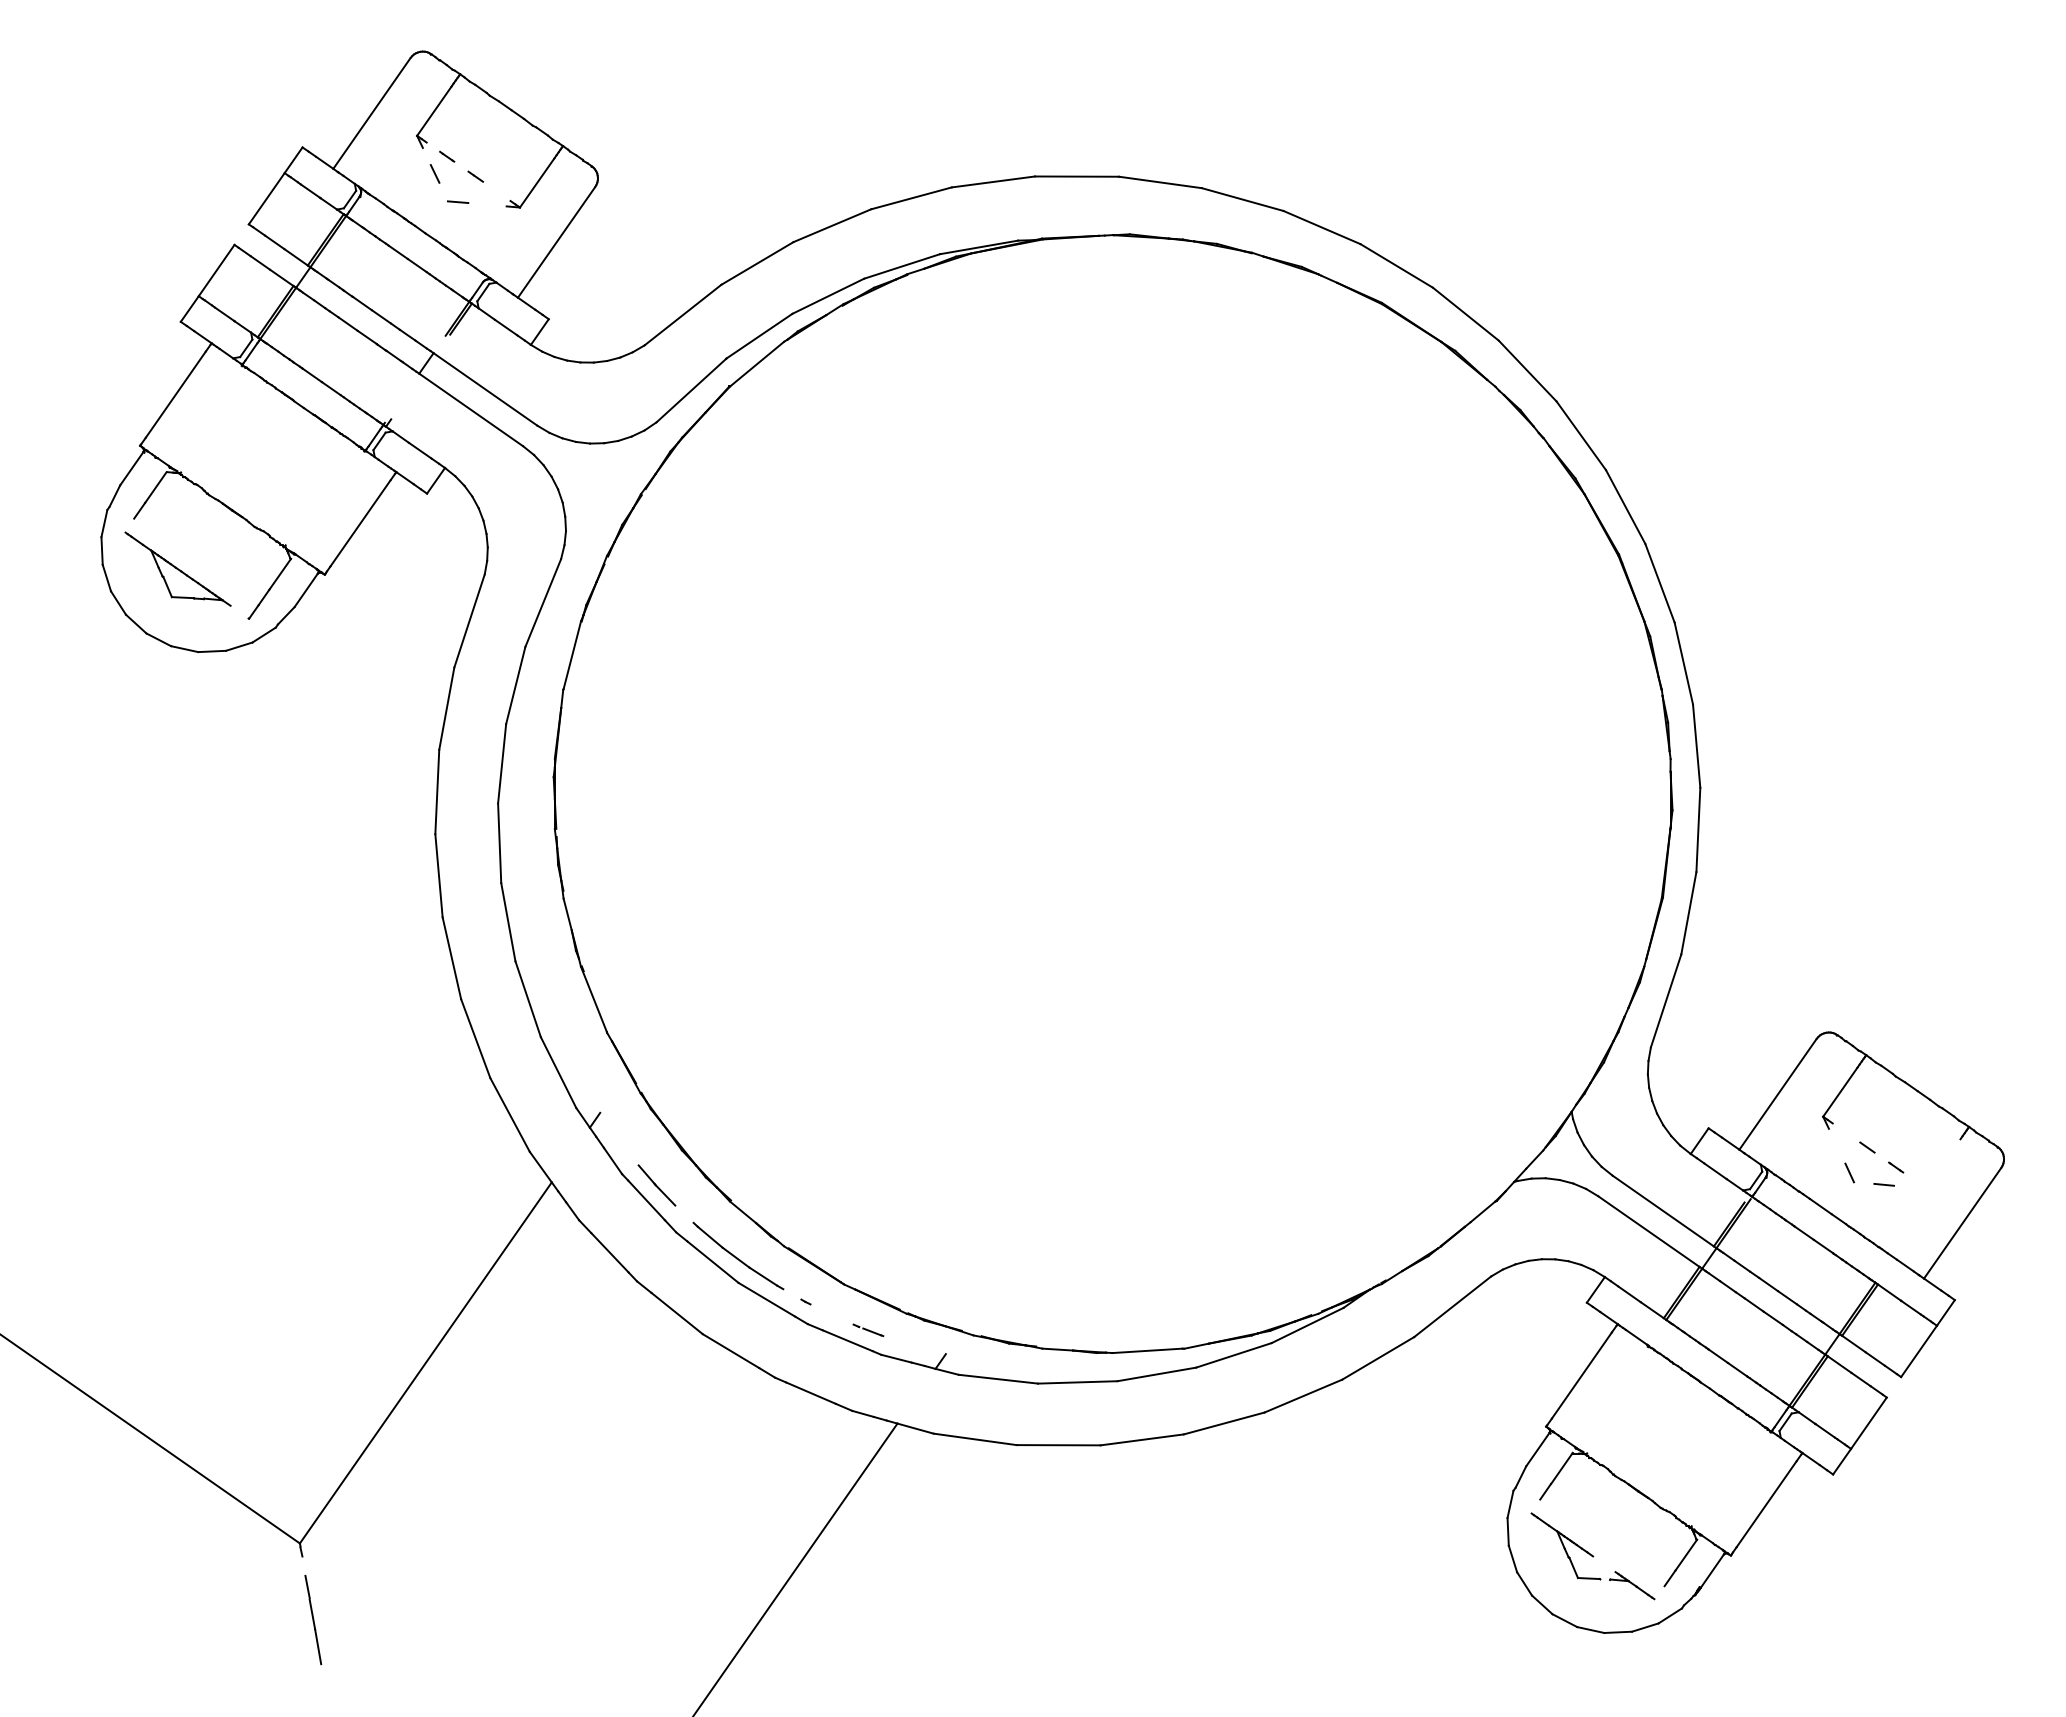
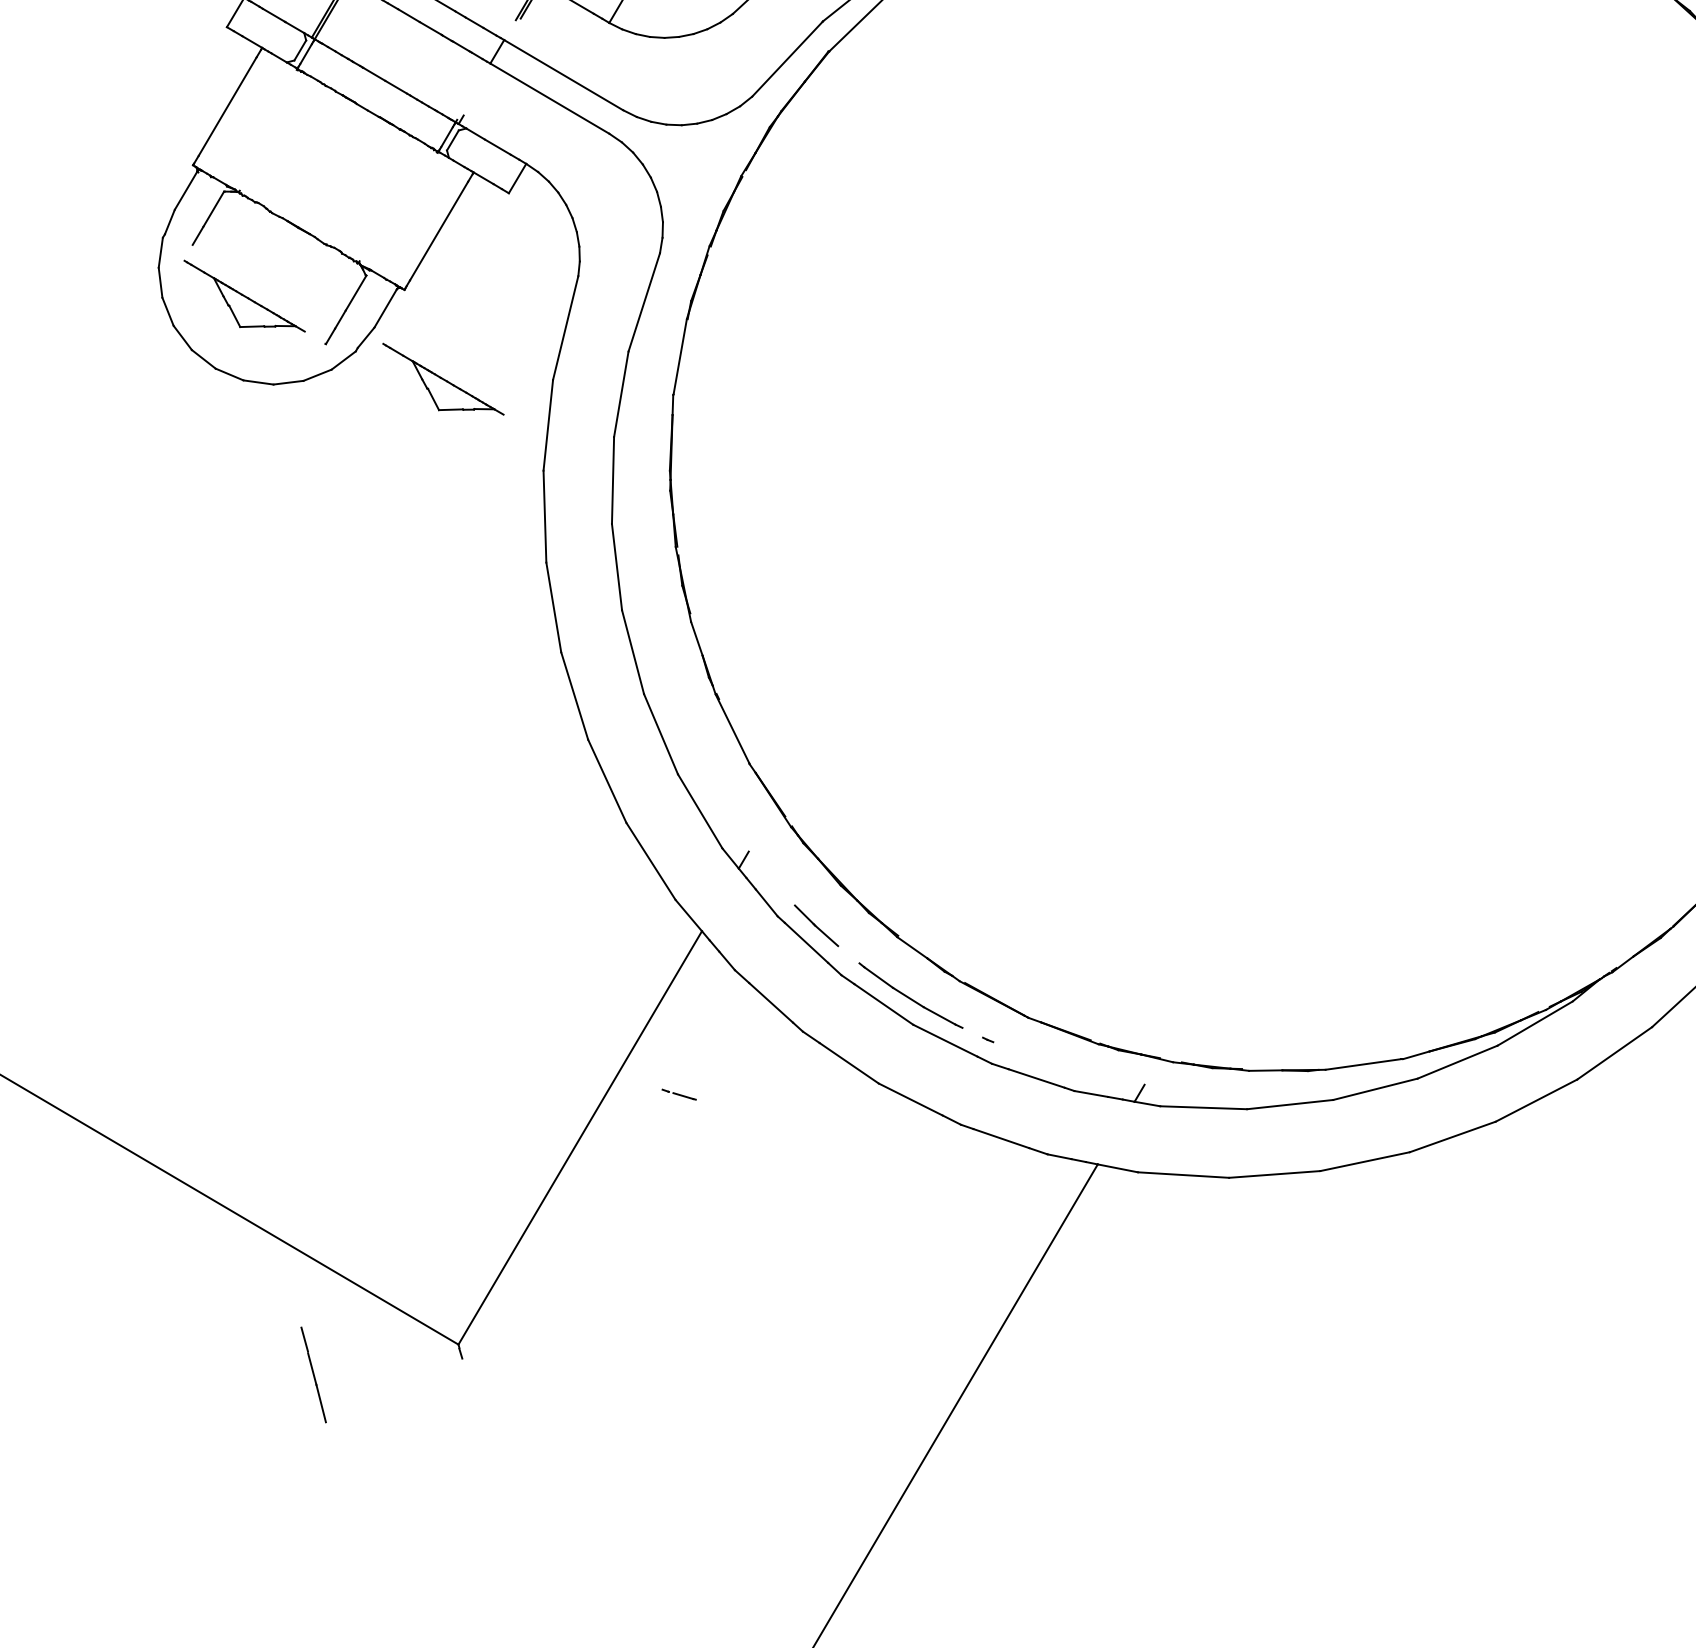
part: (353, 658) -> (442, 378), added
line: (868, 1330) -> (679, 1094), moved
line: (313, 1620) -> (313, 1375), moved

